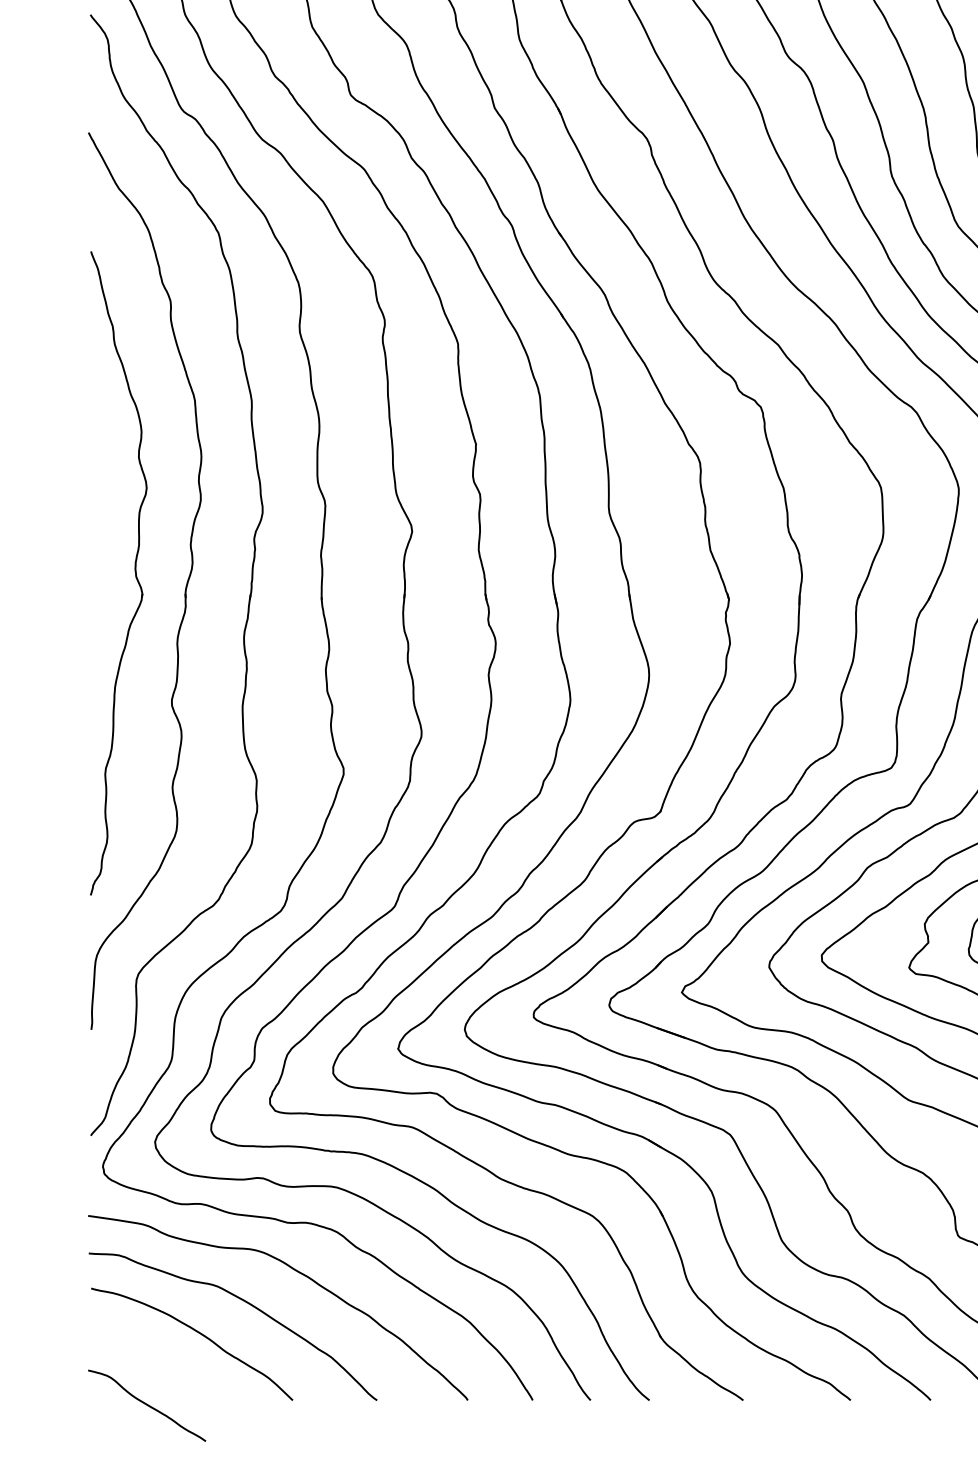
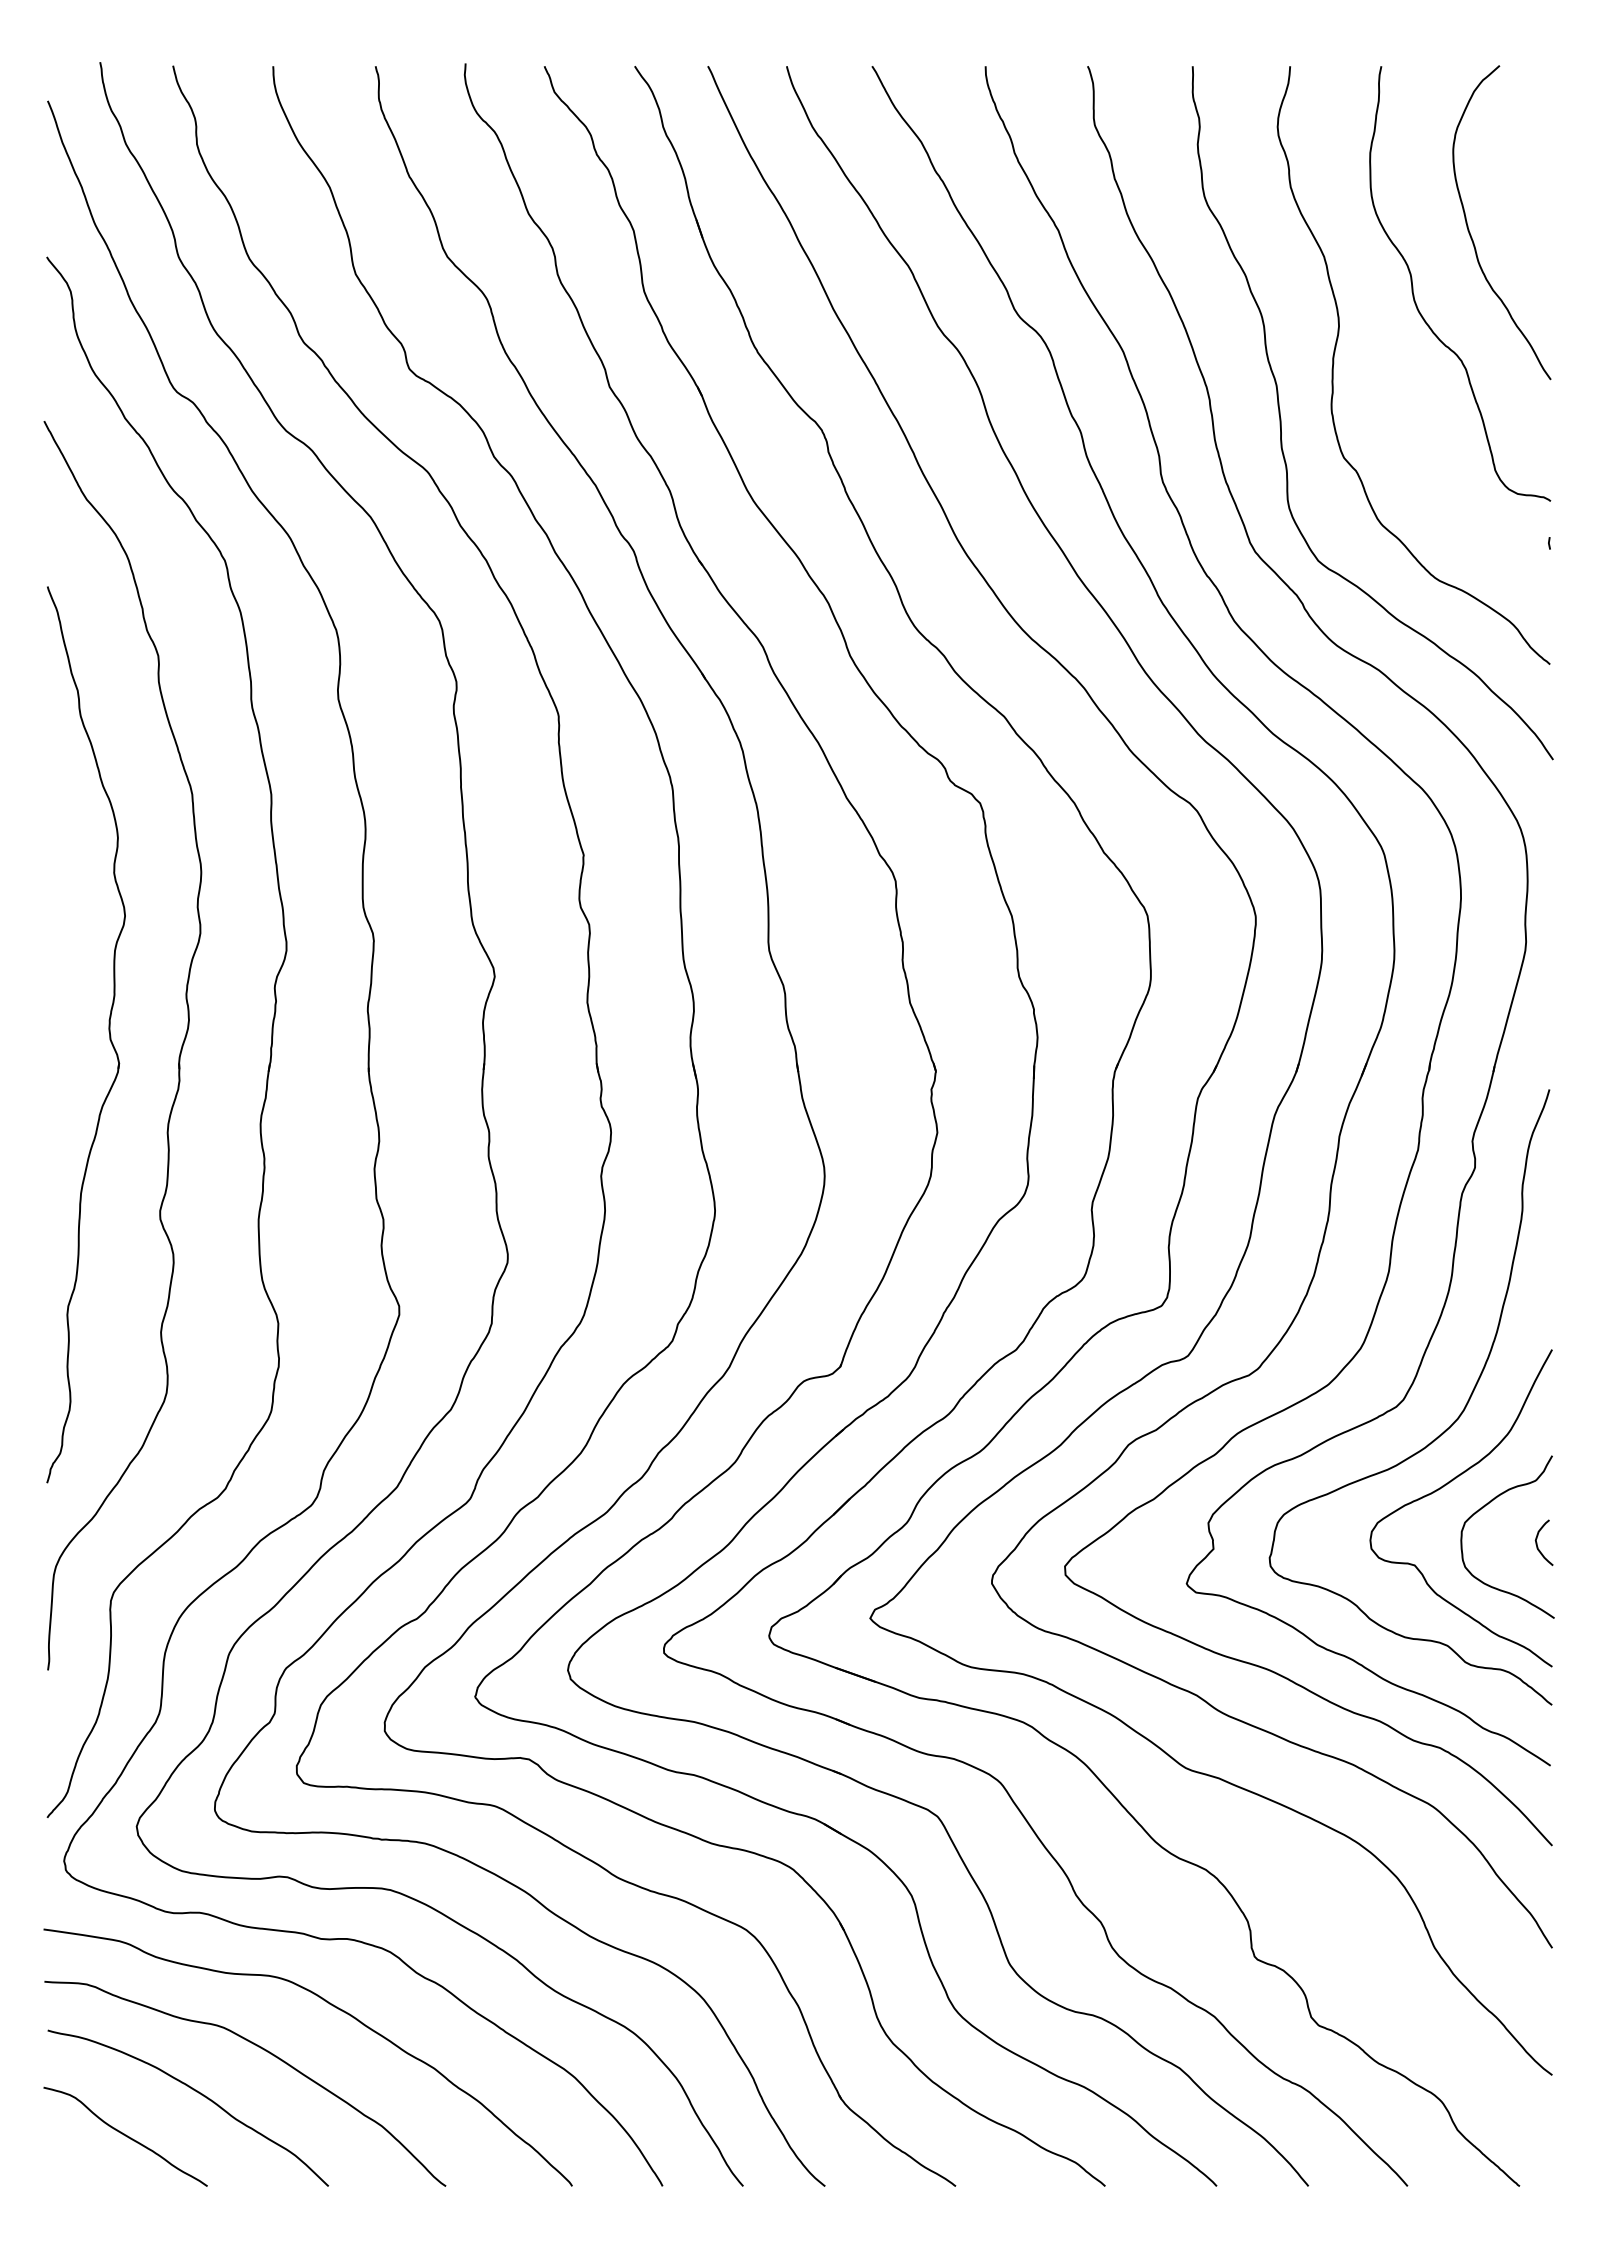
curve: (147, 1405) -> (125, 2136), moved

